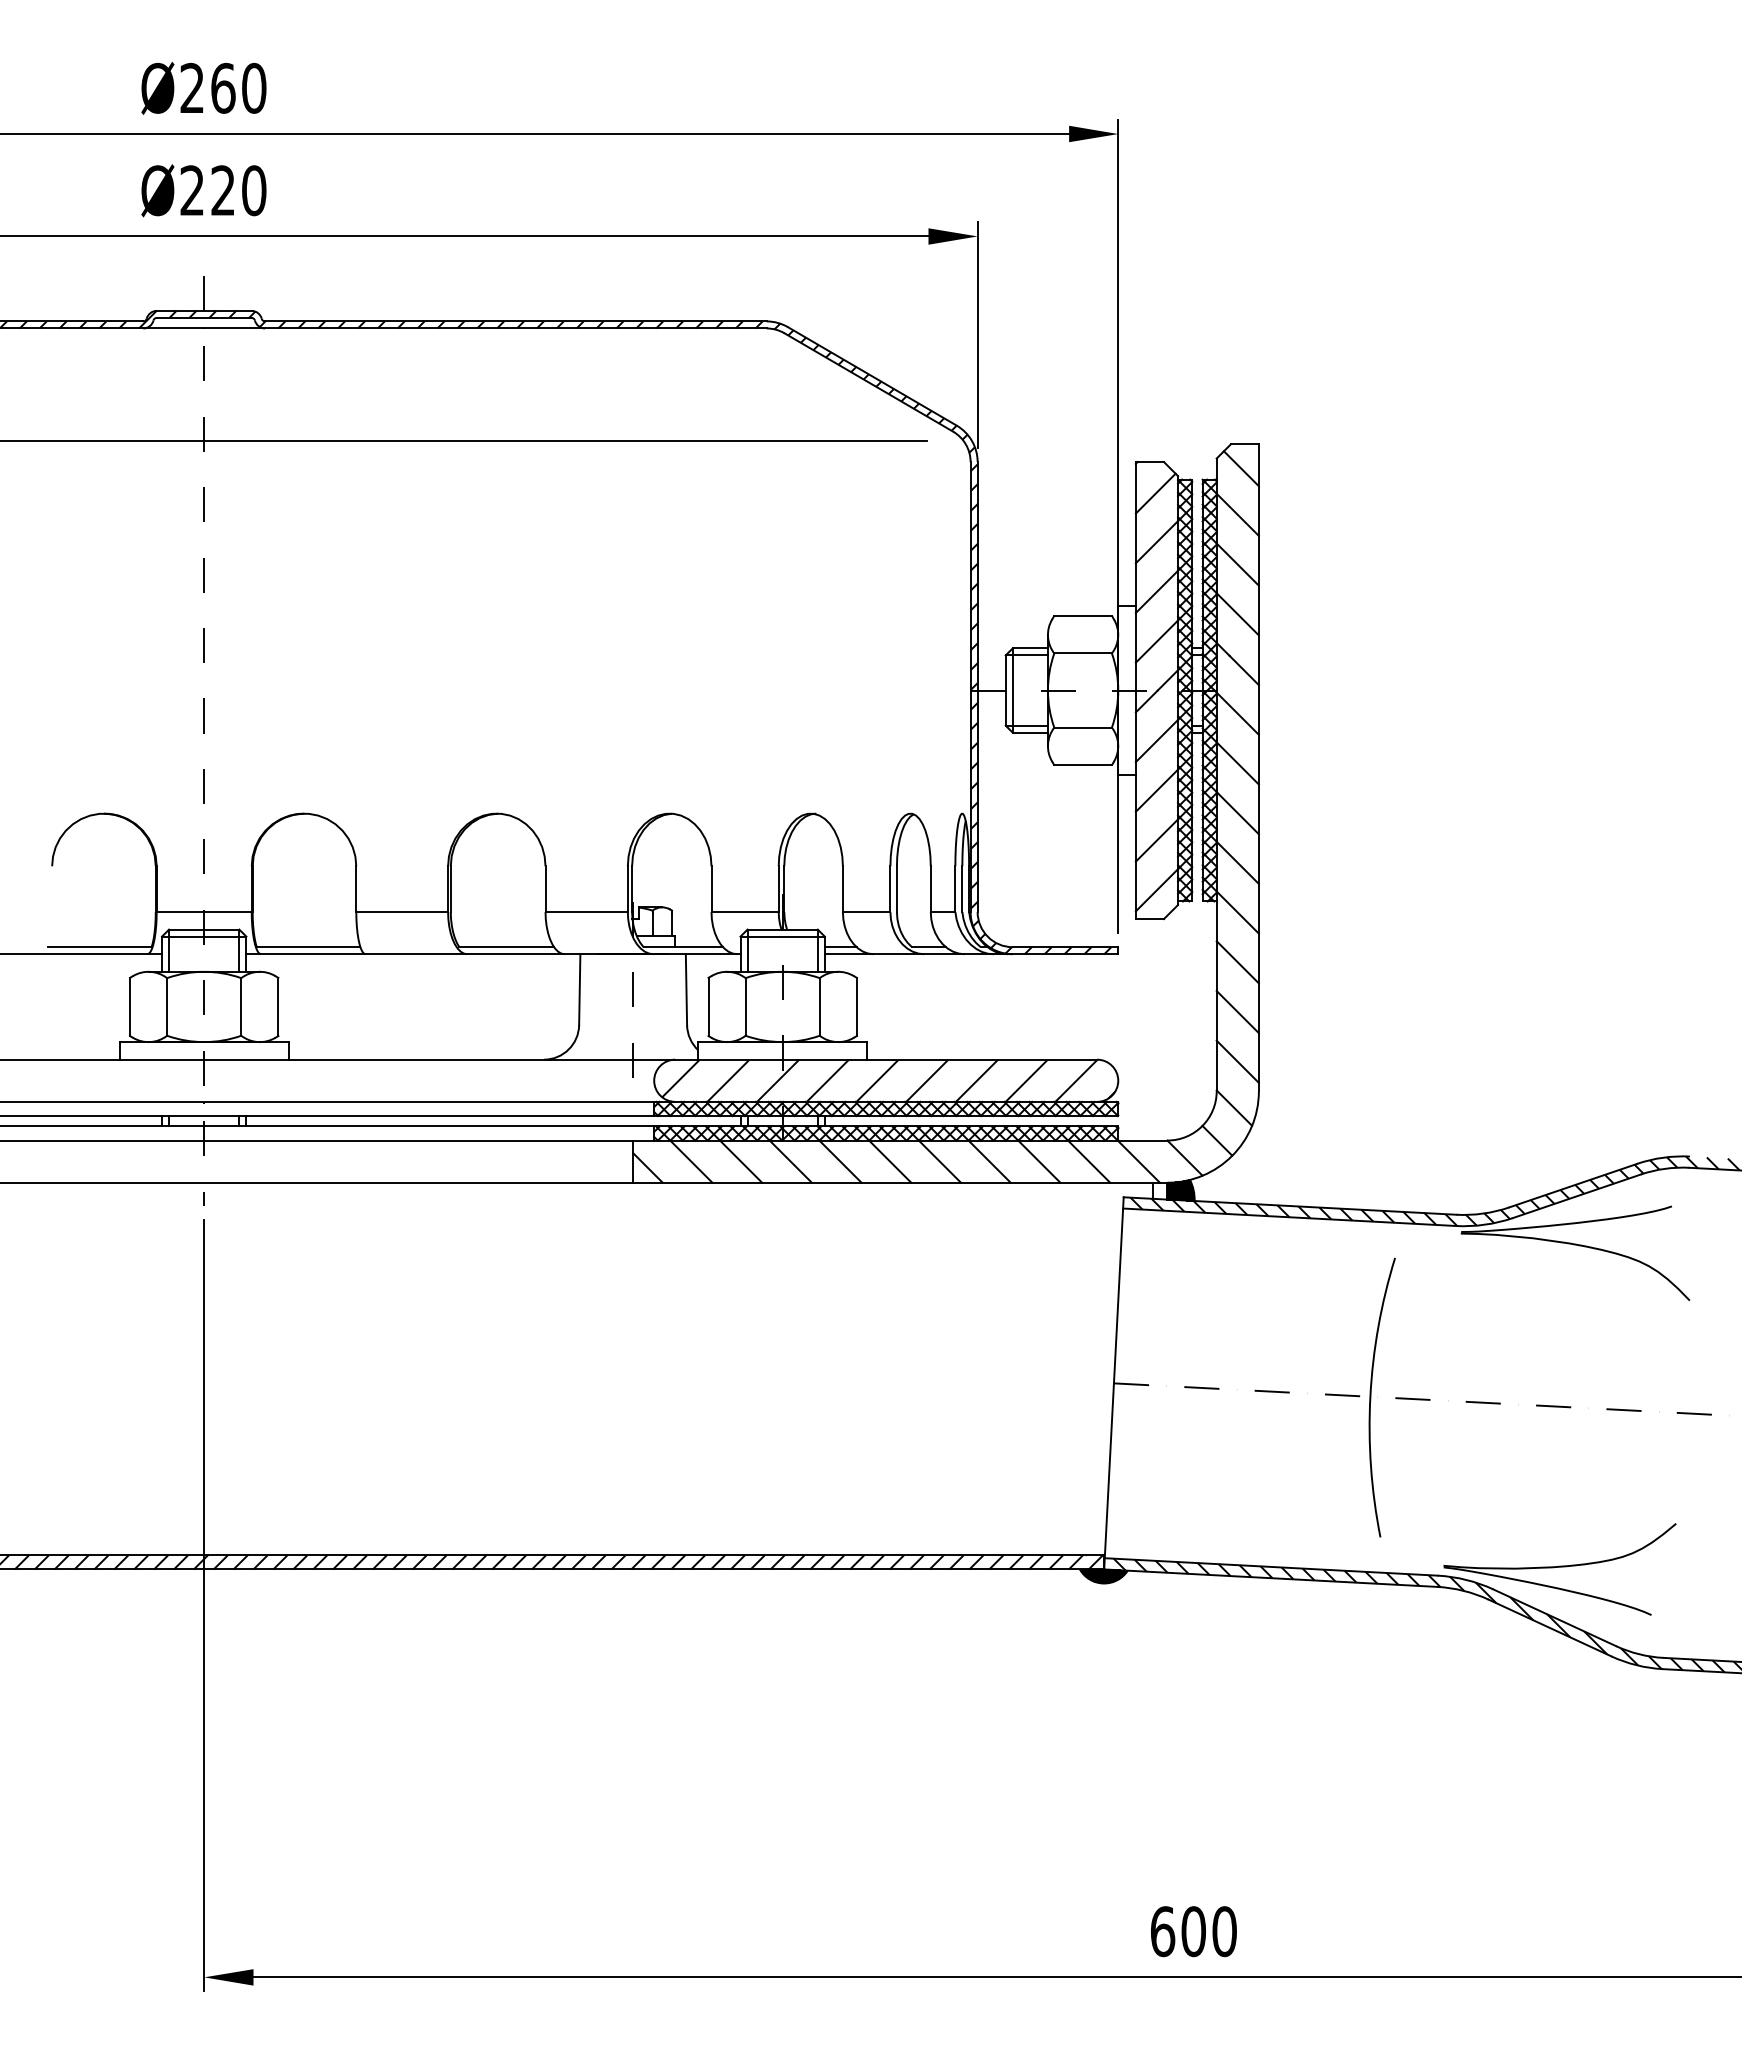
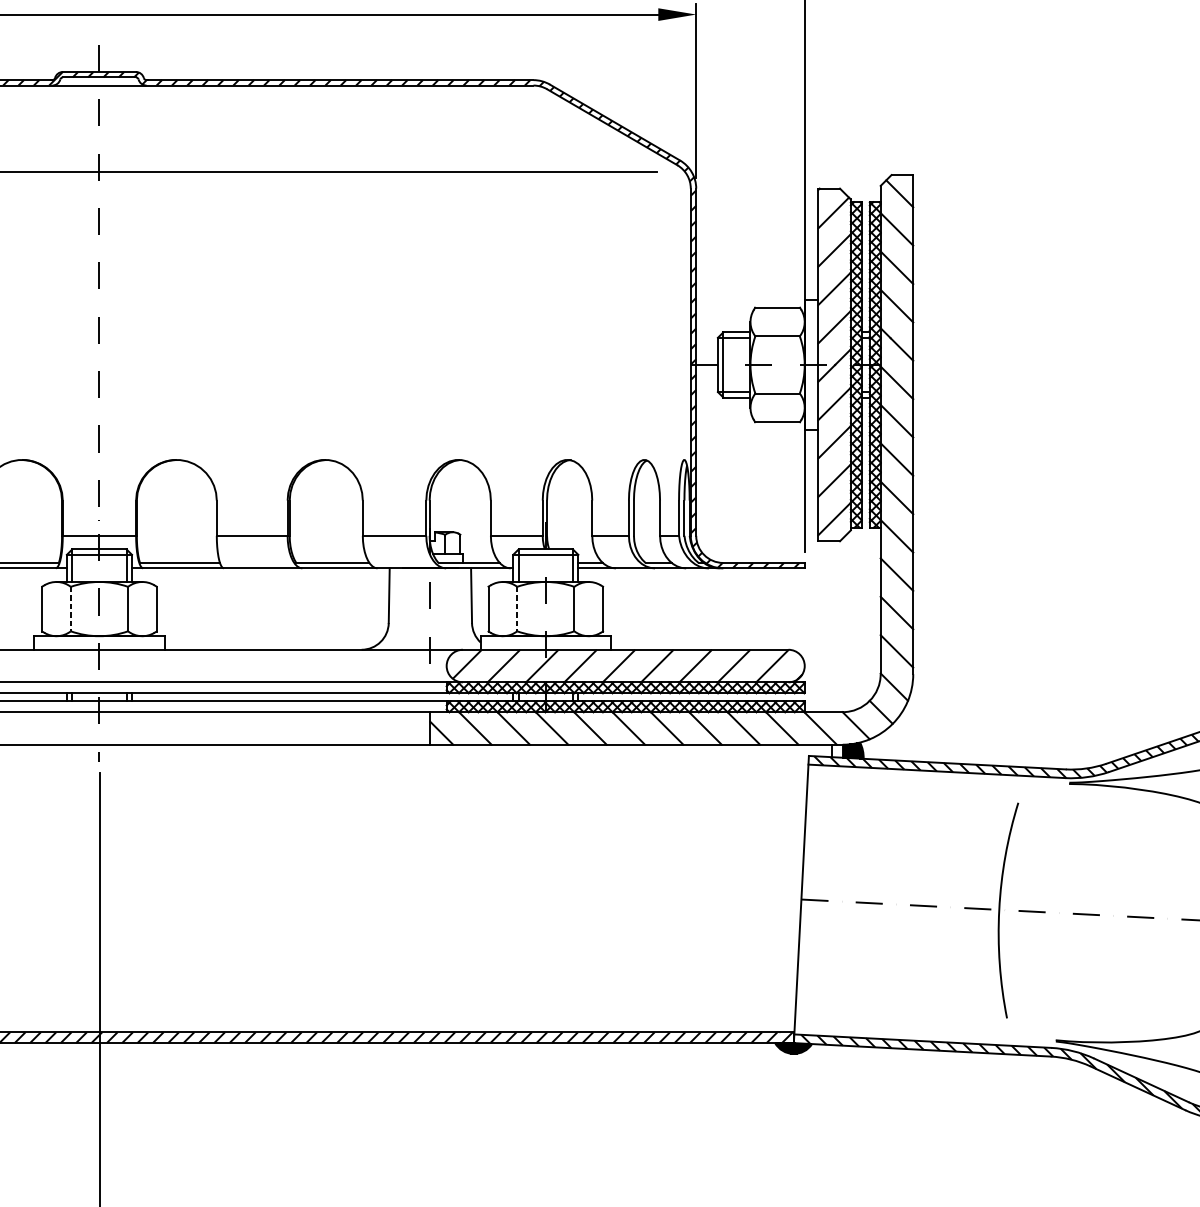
line: (167, 1006) -> (71, 608), solid -> dashed
line: (745, 1006) -> (517, 608), solid -> dashed

